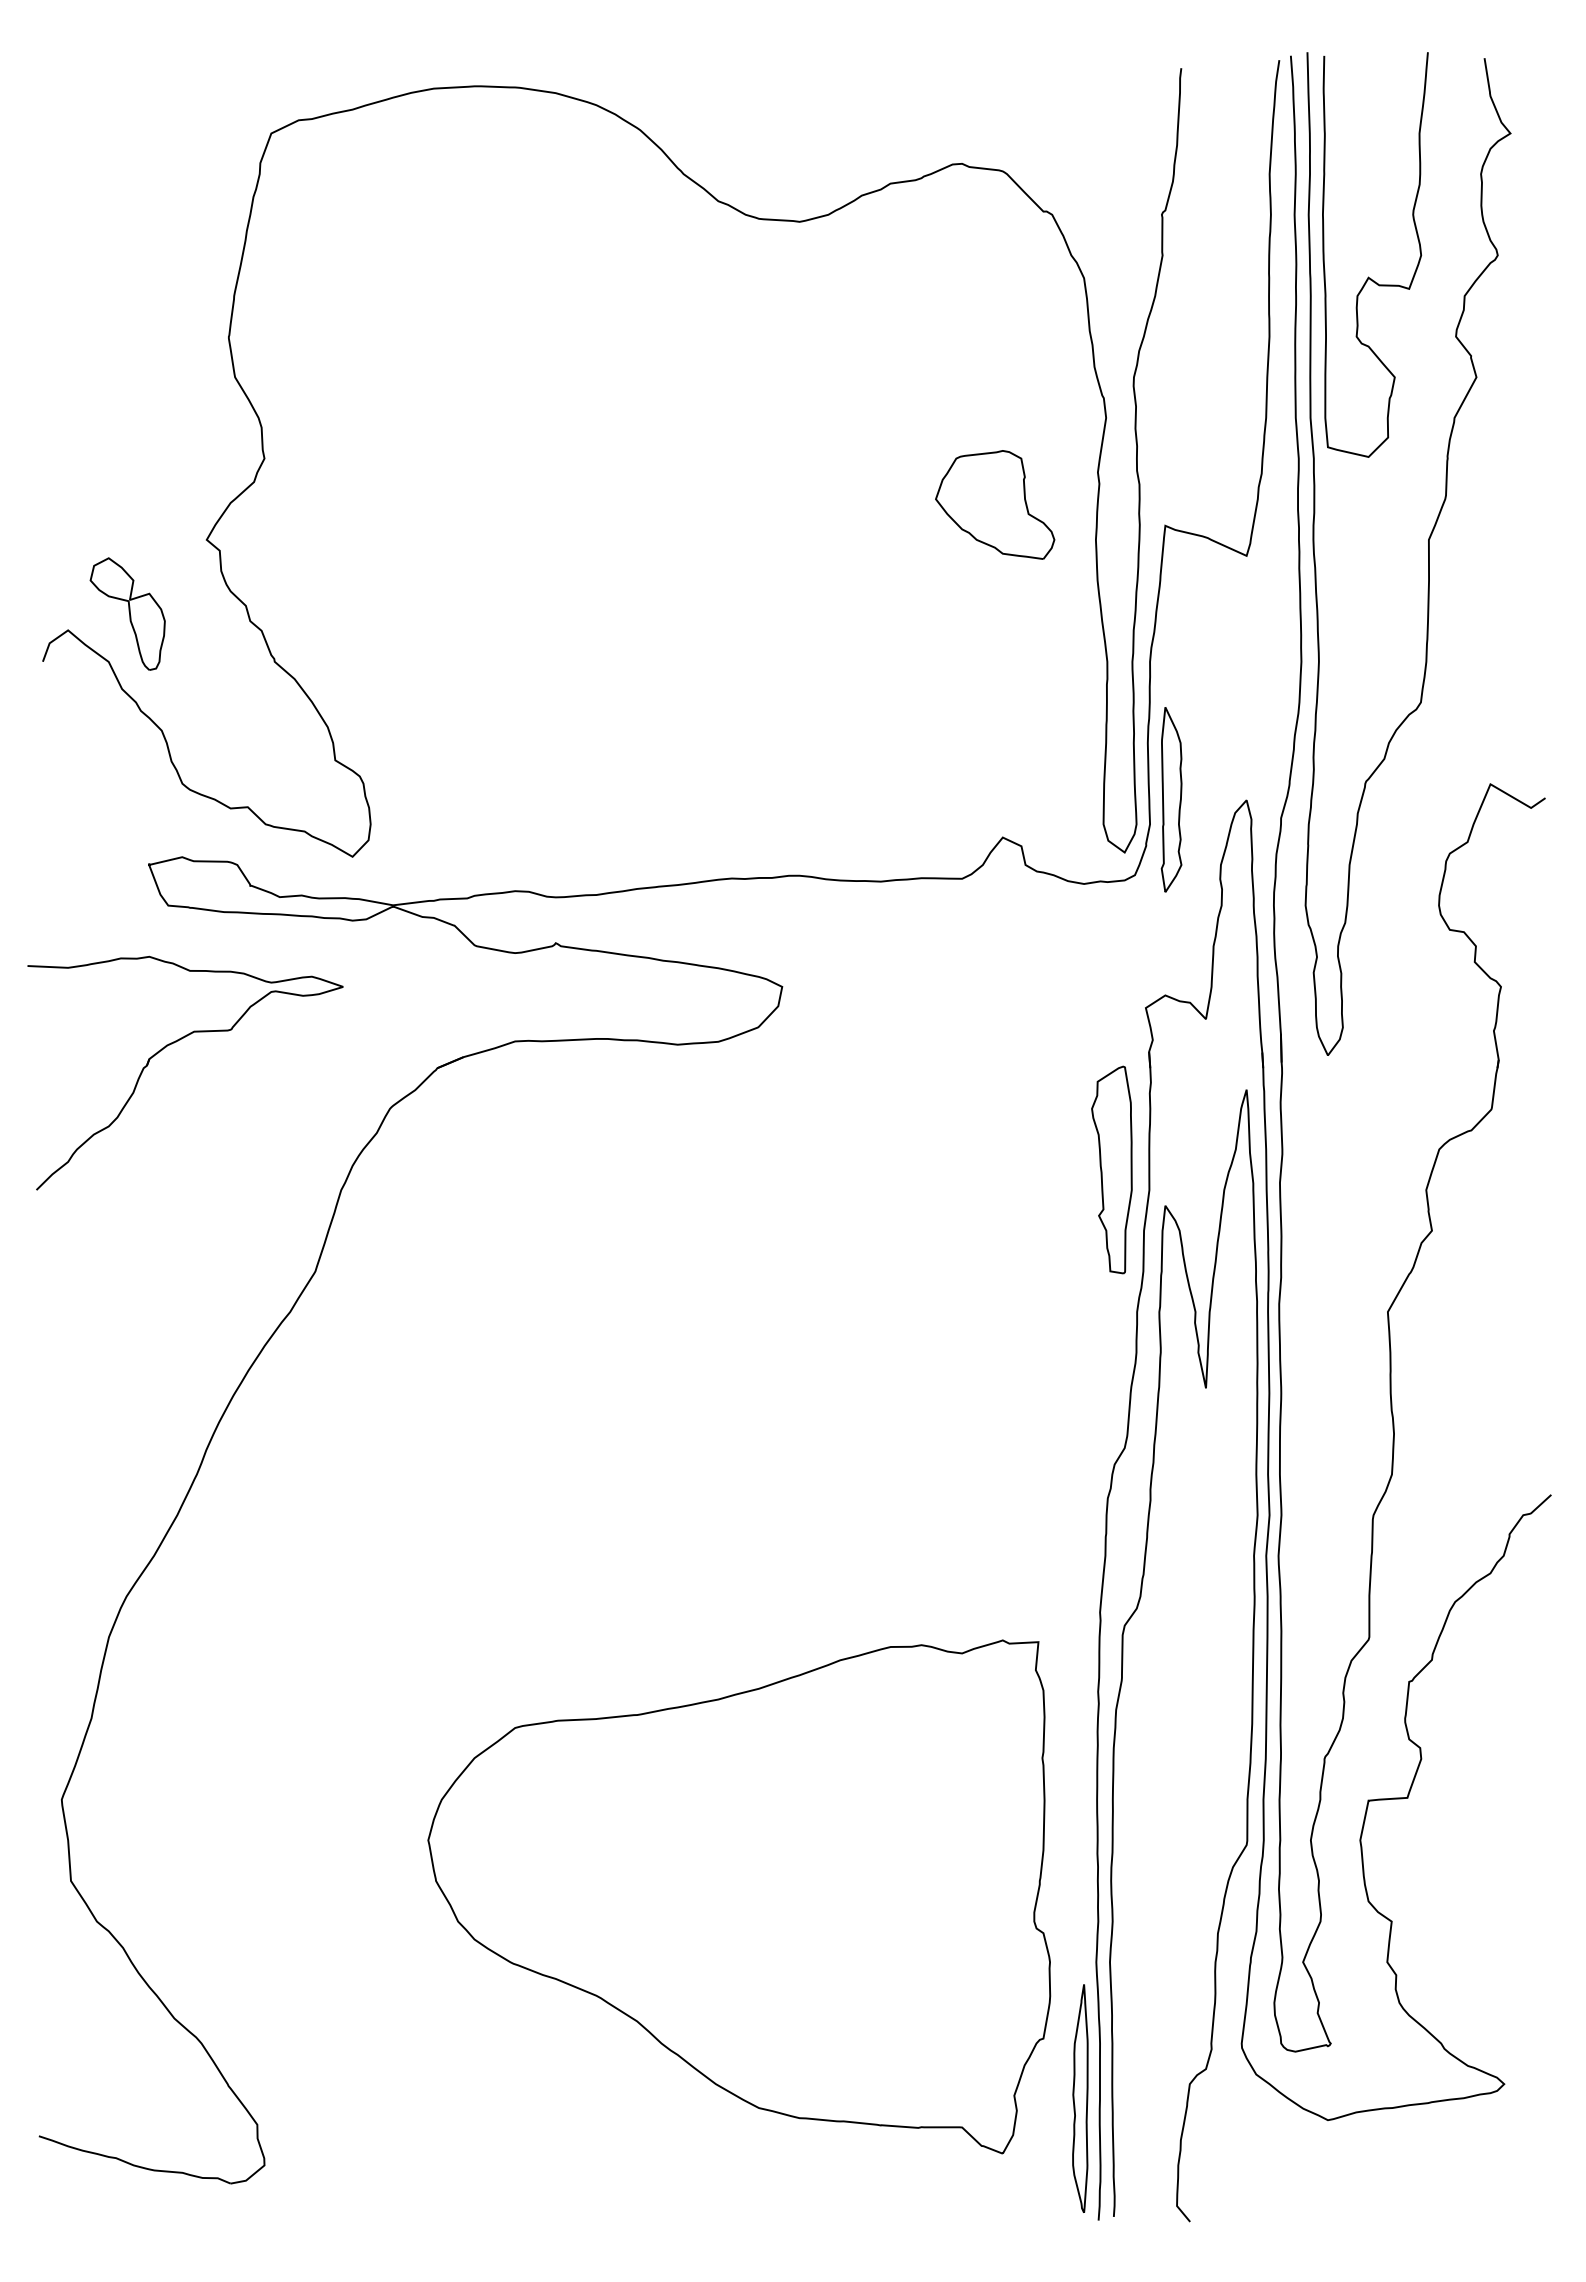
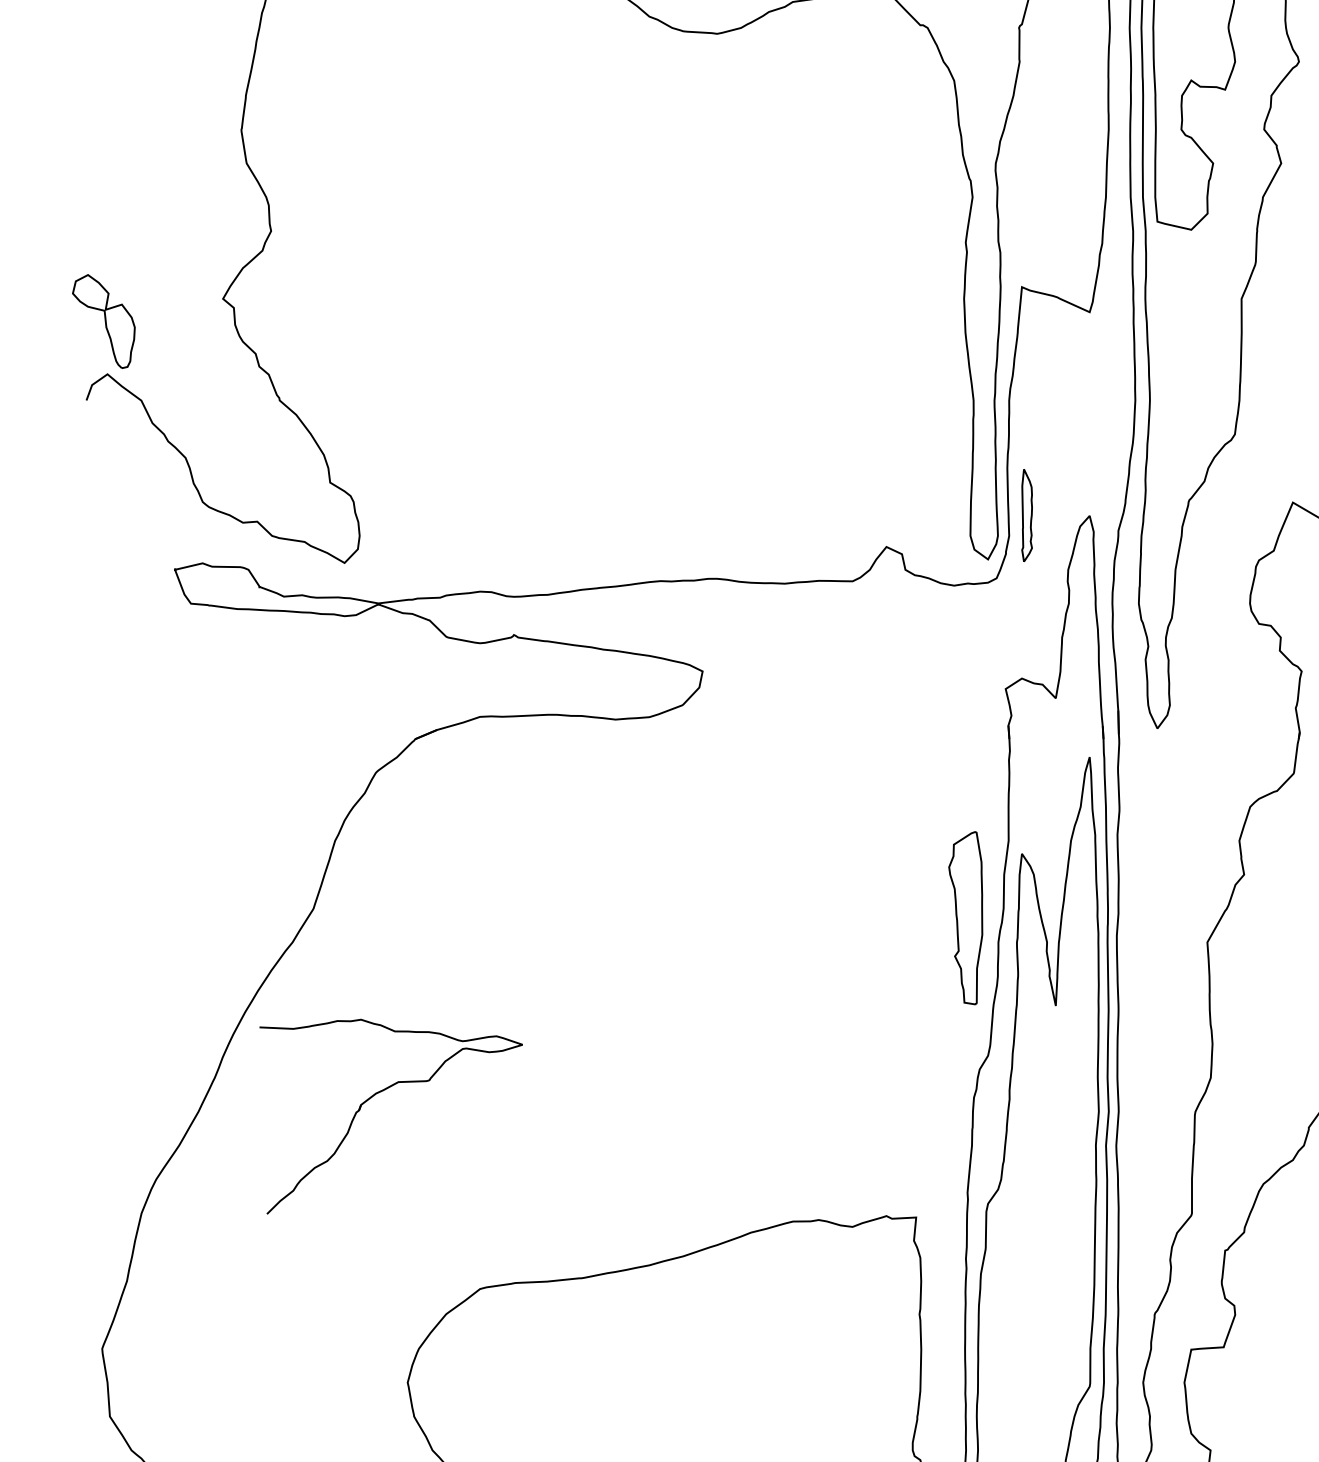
part: (995, 504) -> (880, 269), removed
part: (127, 613) -> (103, 321), moved
part: (1171, 799) -> (1027, 515), size x0.6
part: (172, 1044) -> (380, 1092), moved
part: (1111, 1169) -> (965, 917), moved

